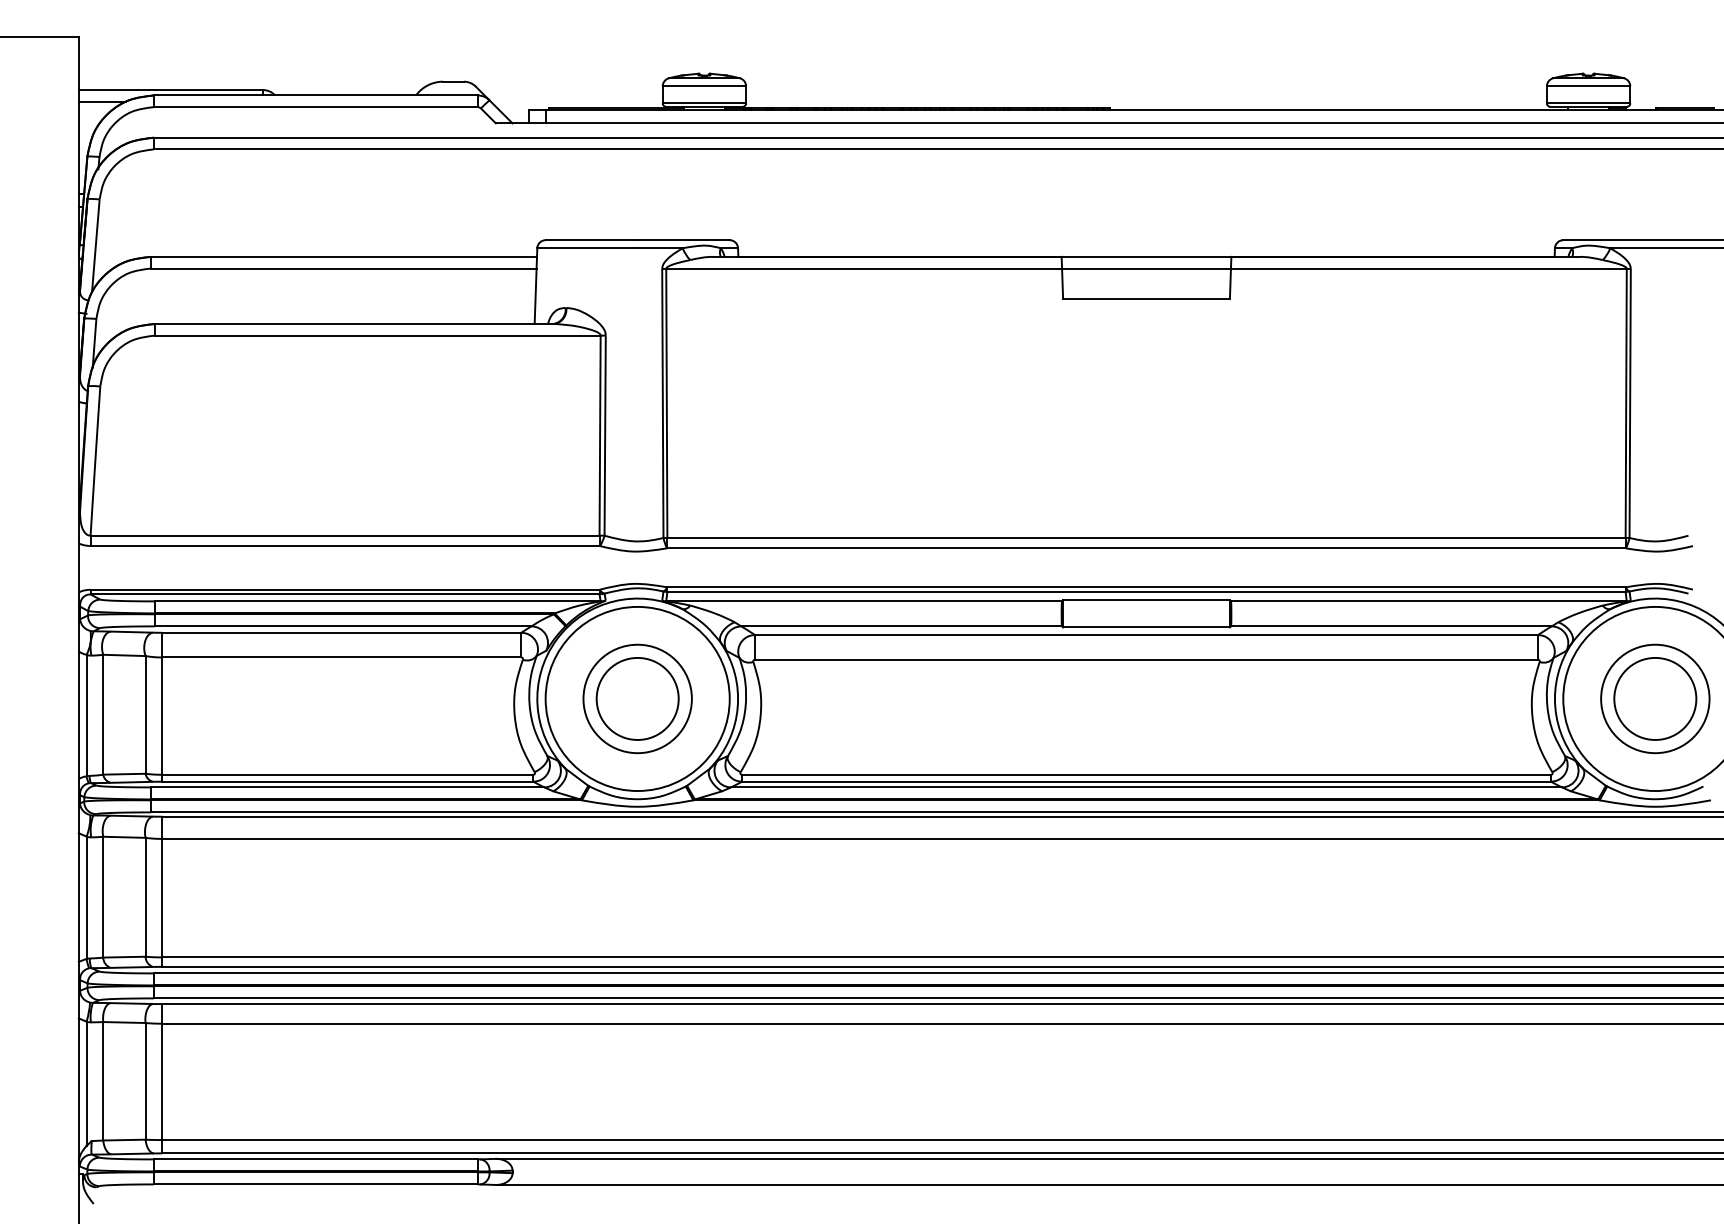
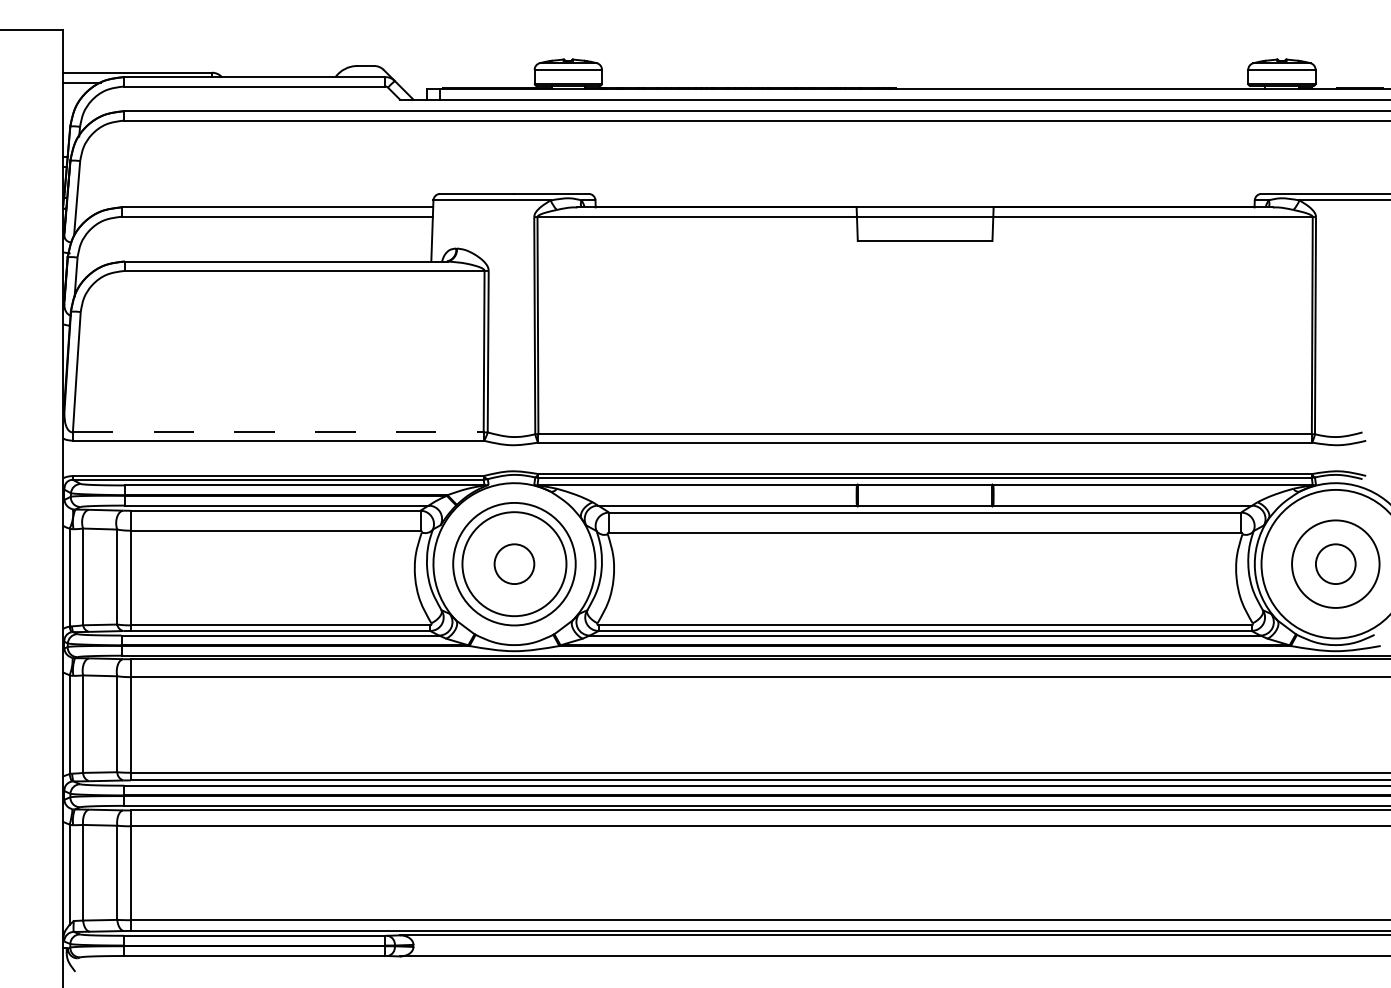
line: (345, 535) -> (278, 432), solid -> dashed
circle: (637, 698) -> (514, 563), size x0.7
circle: (637, 698) -> (514, 563), size x1.4
circle: (637, 699) -> (514, 564), size x0.6
circle: (1654, 699) -> (1335, 564), size x0.6

